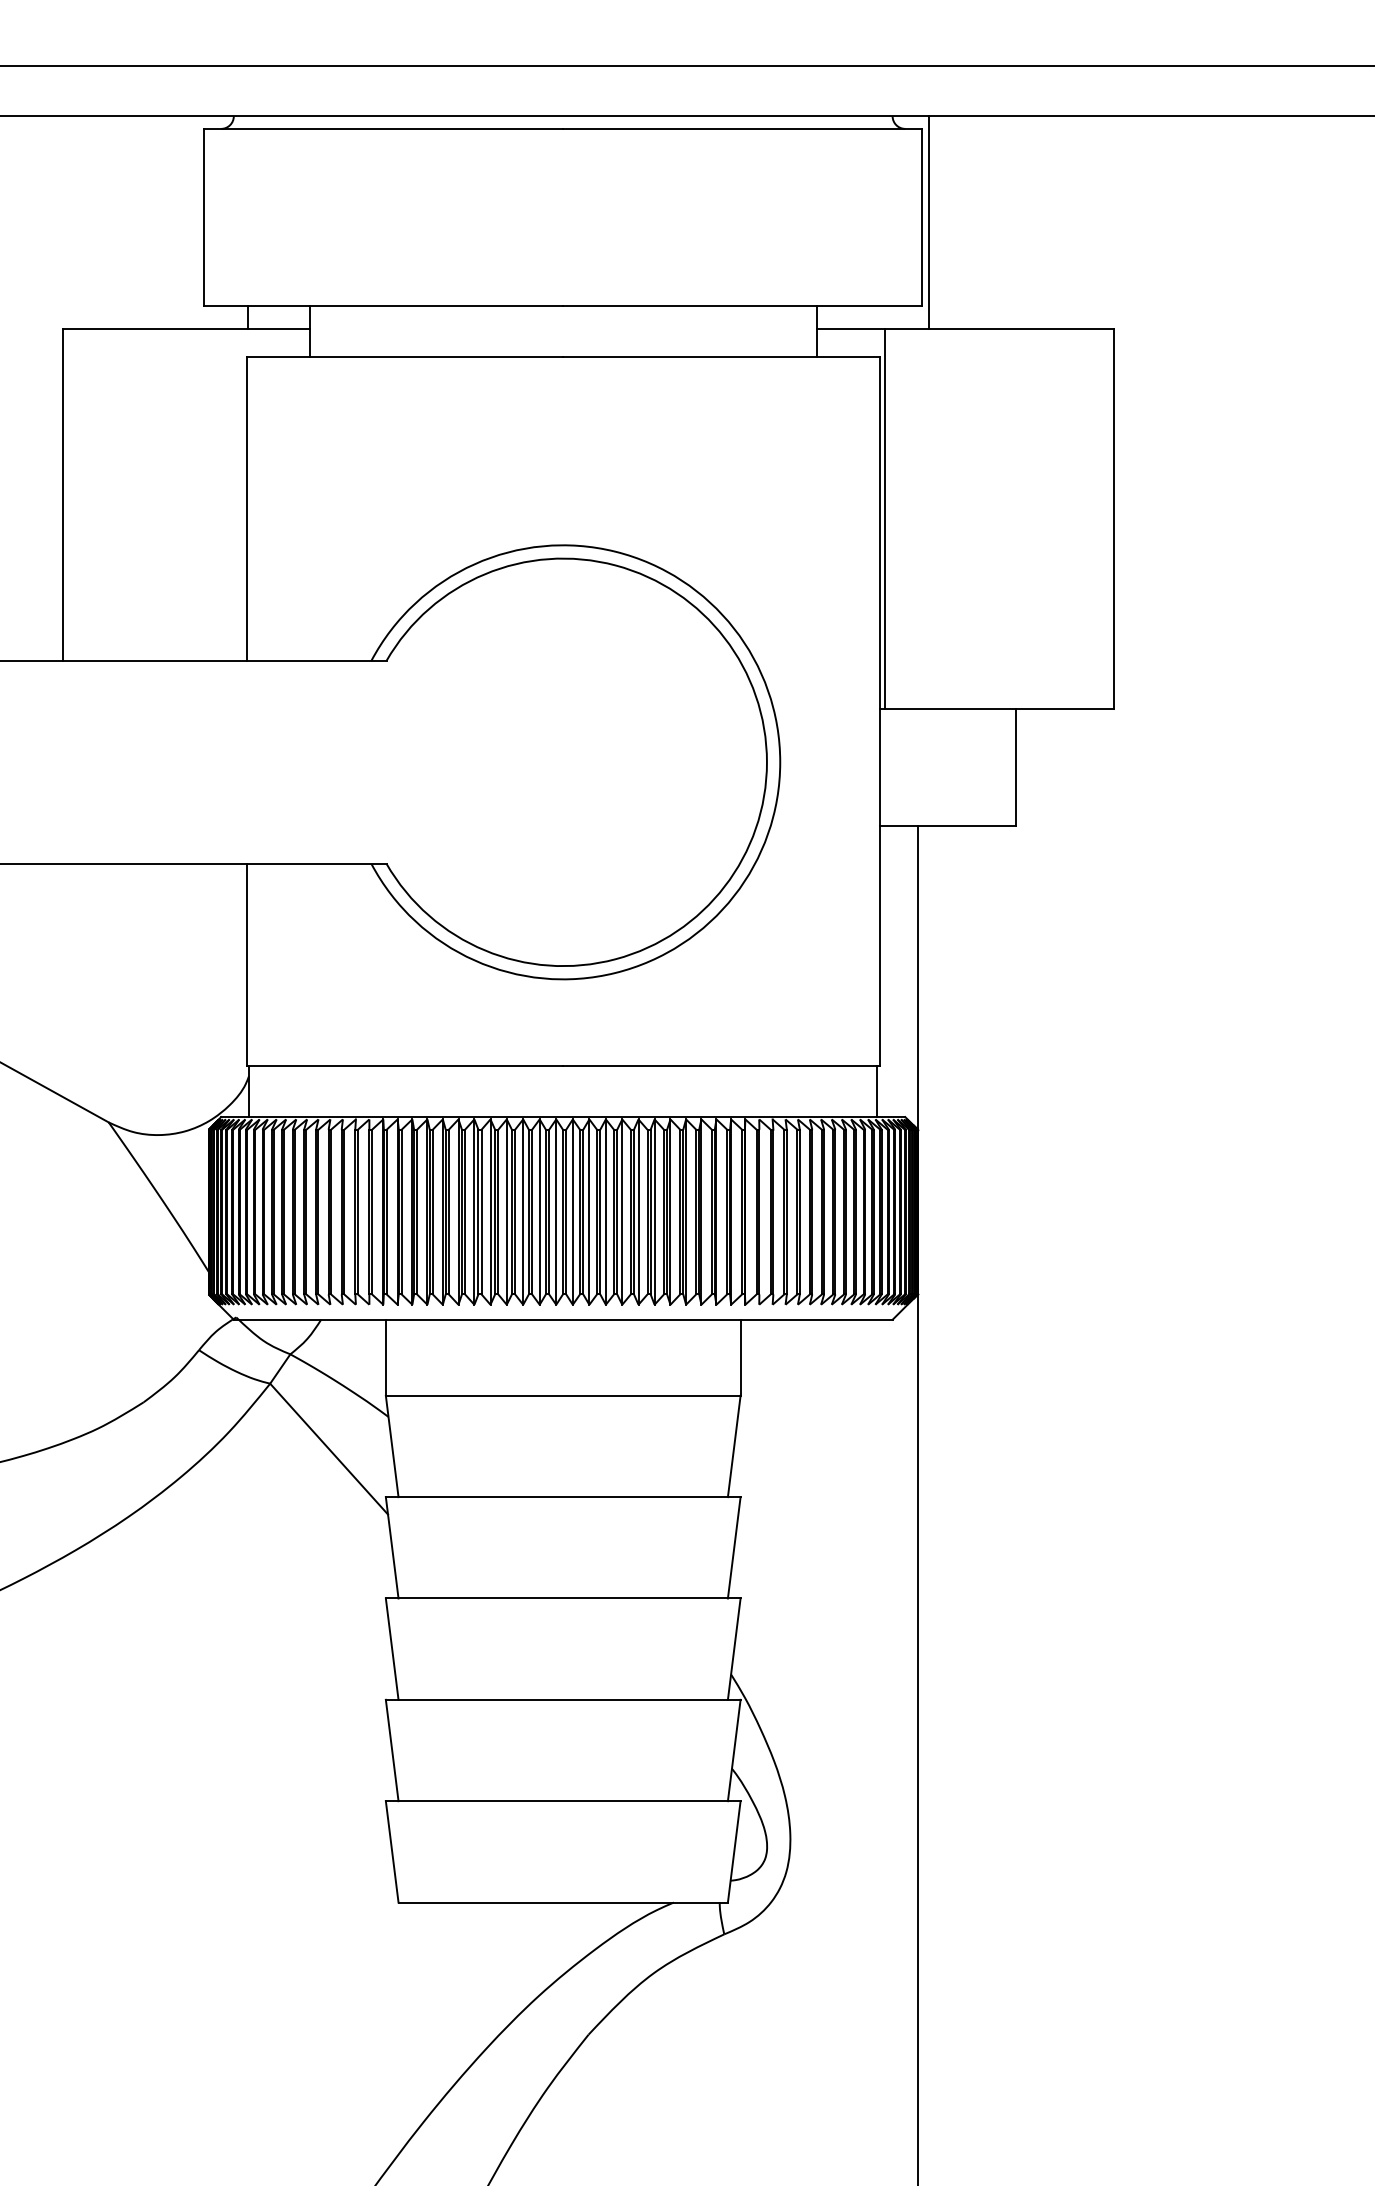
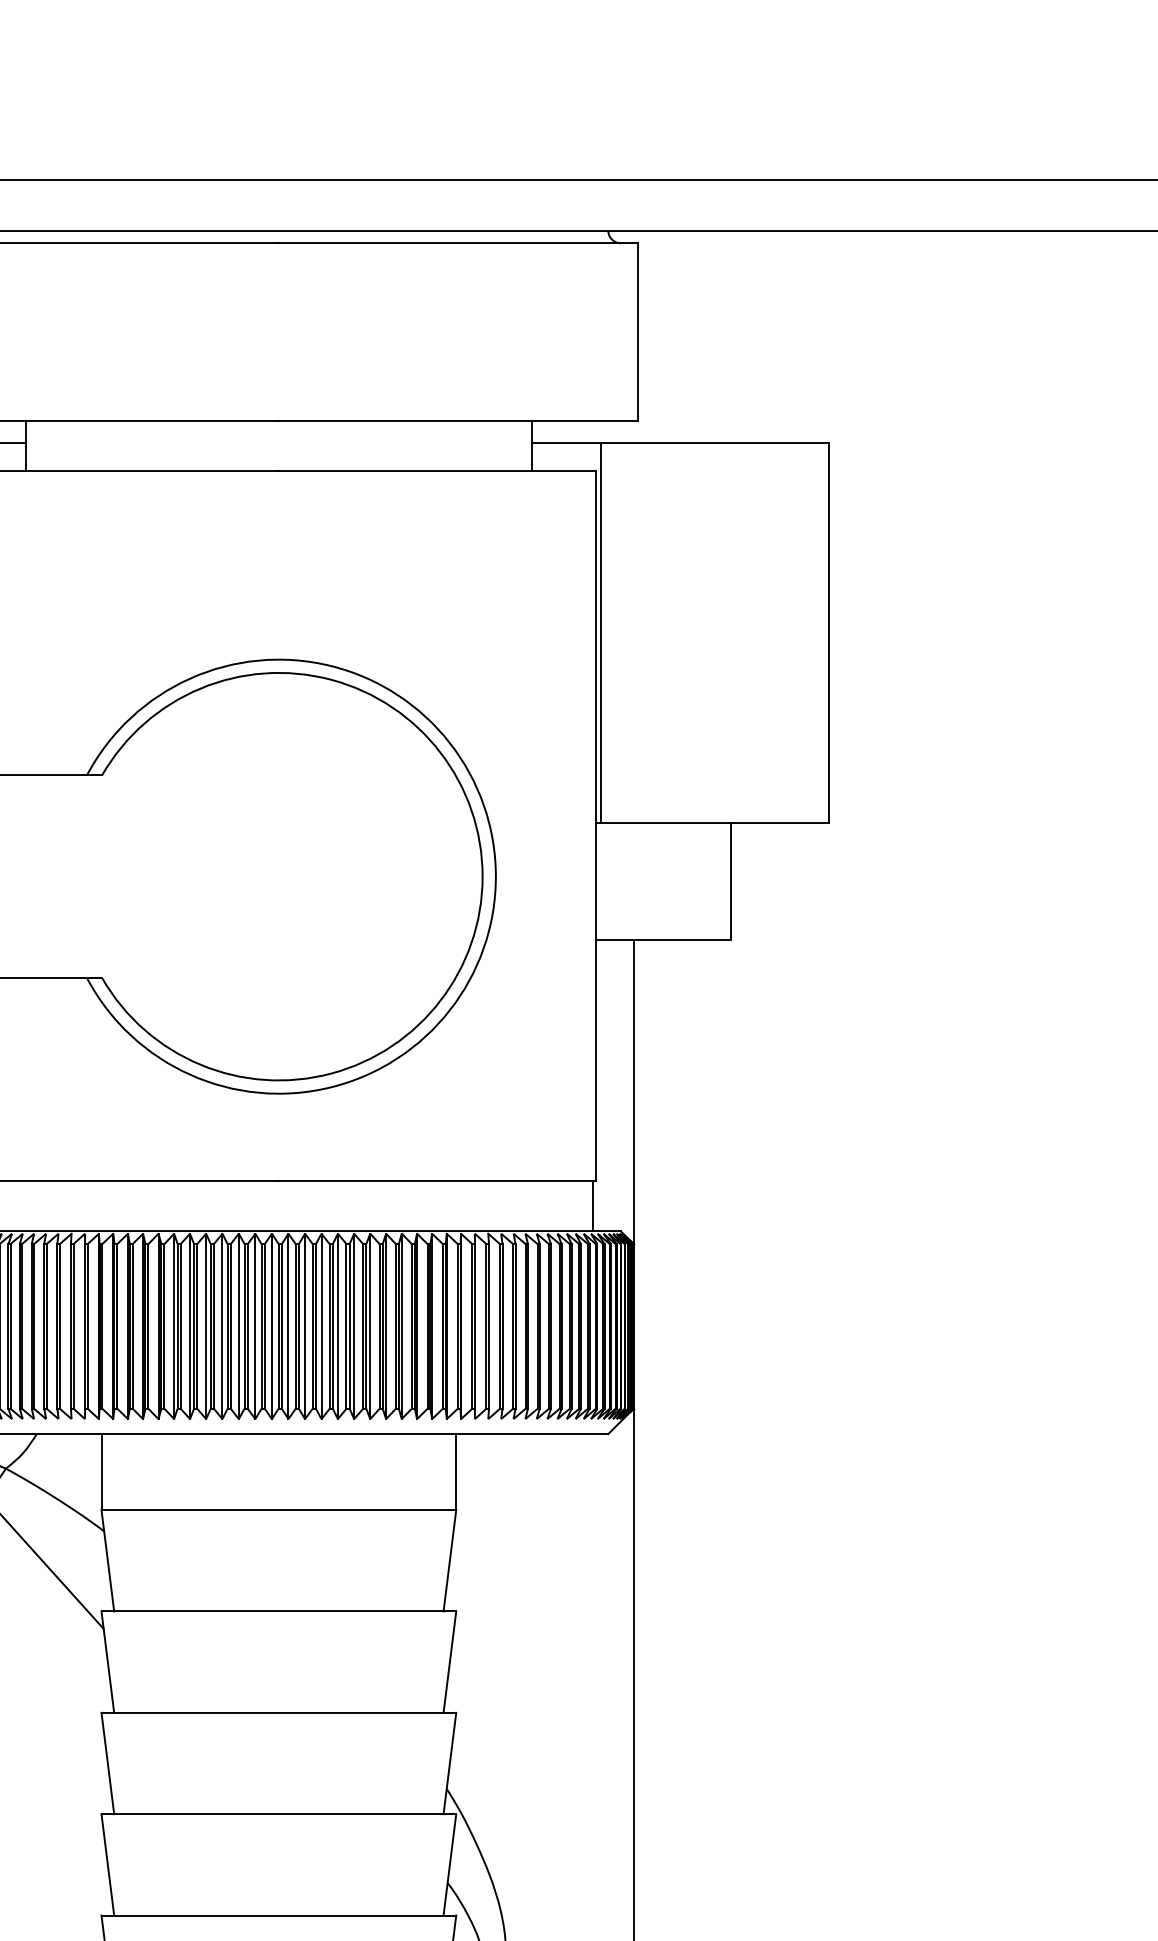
line: (929, 222) -> (645, 336), removed

